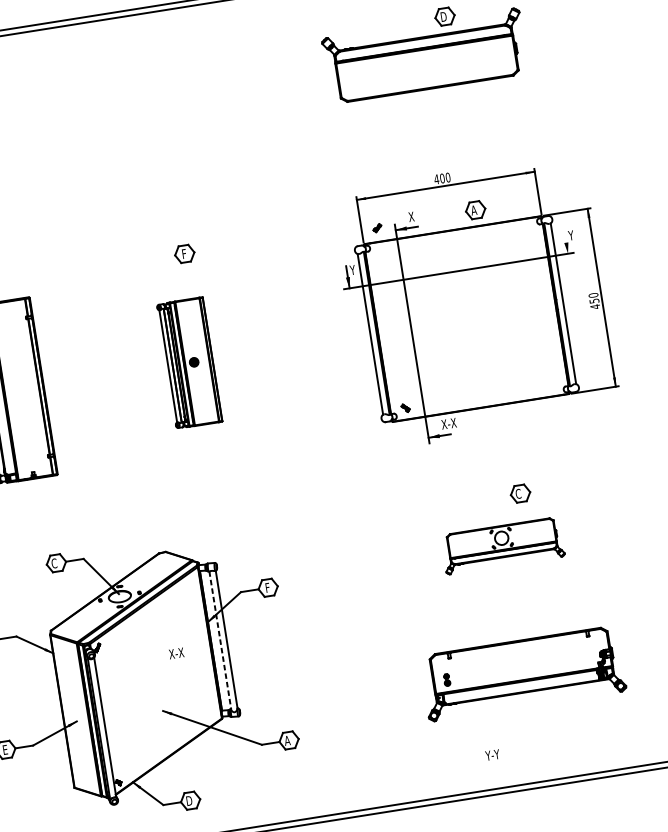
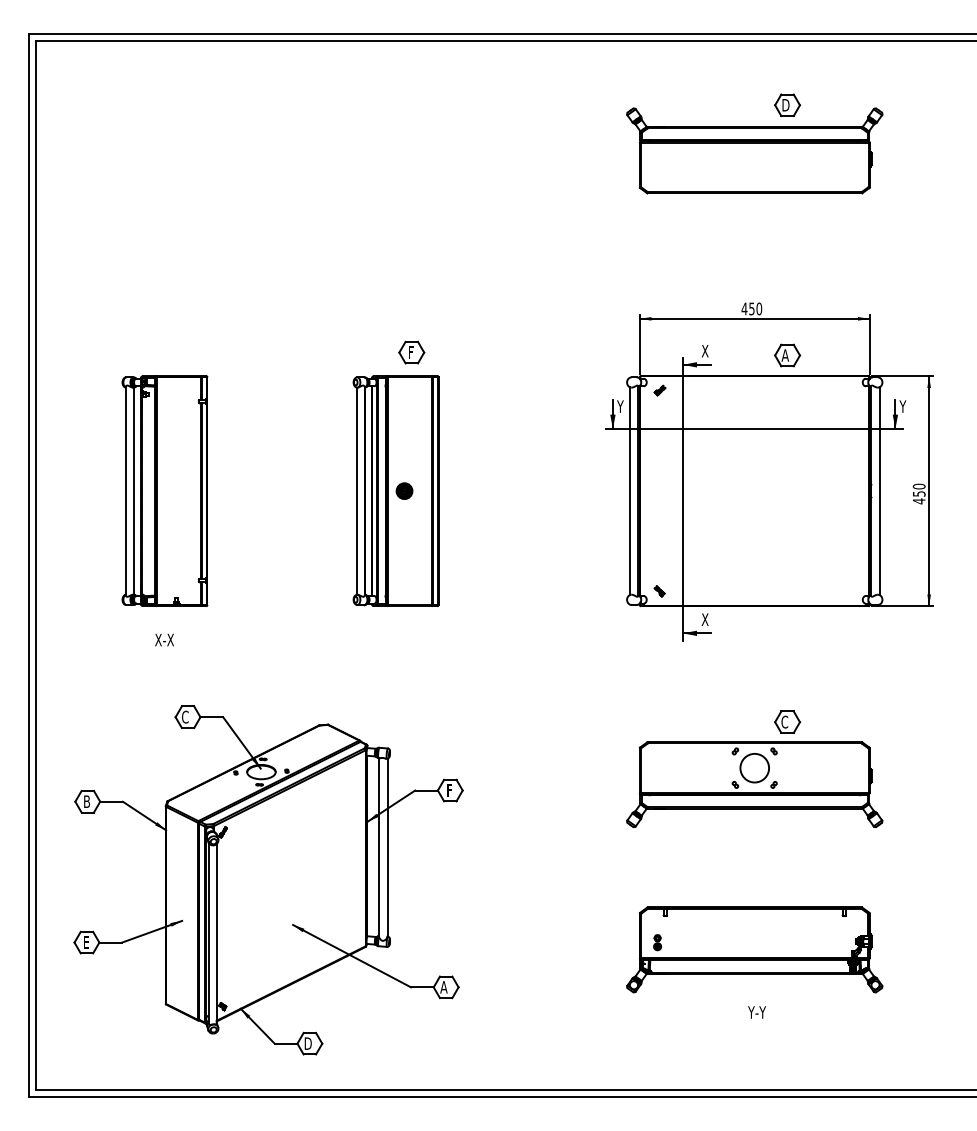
text: (442, 178) -> (751, 308), 400 -> 450
part: (377, 228) -> (659, 390), moved
line: (566, 242) -> (895, 414), added
part: (189, 363) -> (395, 491), size x1.43
text: (451, 423) -> (714, 619), X-X -> X
part: (502, 545) -> (754, 784), size x1.67
line: (220, 640) -> (379, 847), dashed -> solid
text: (176, 653) -> (164, 639), moved
text: (492, 755) -> (756, 1012), moved

